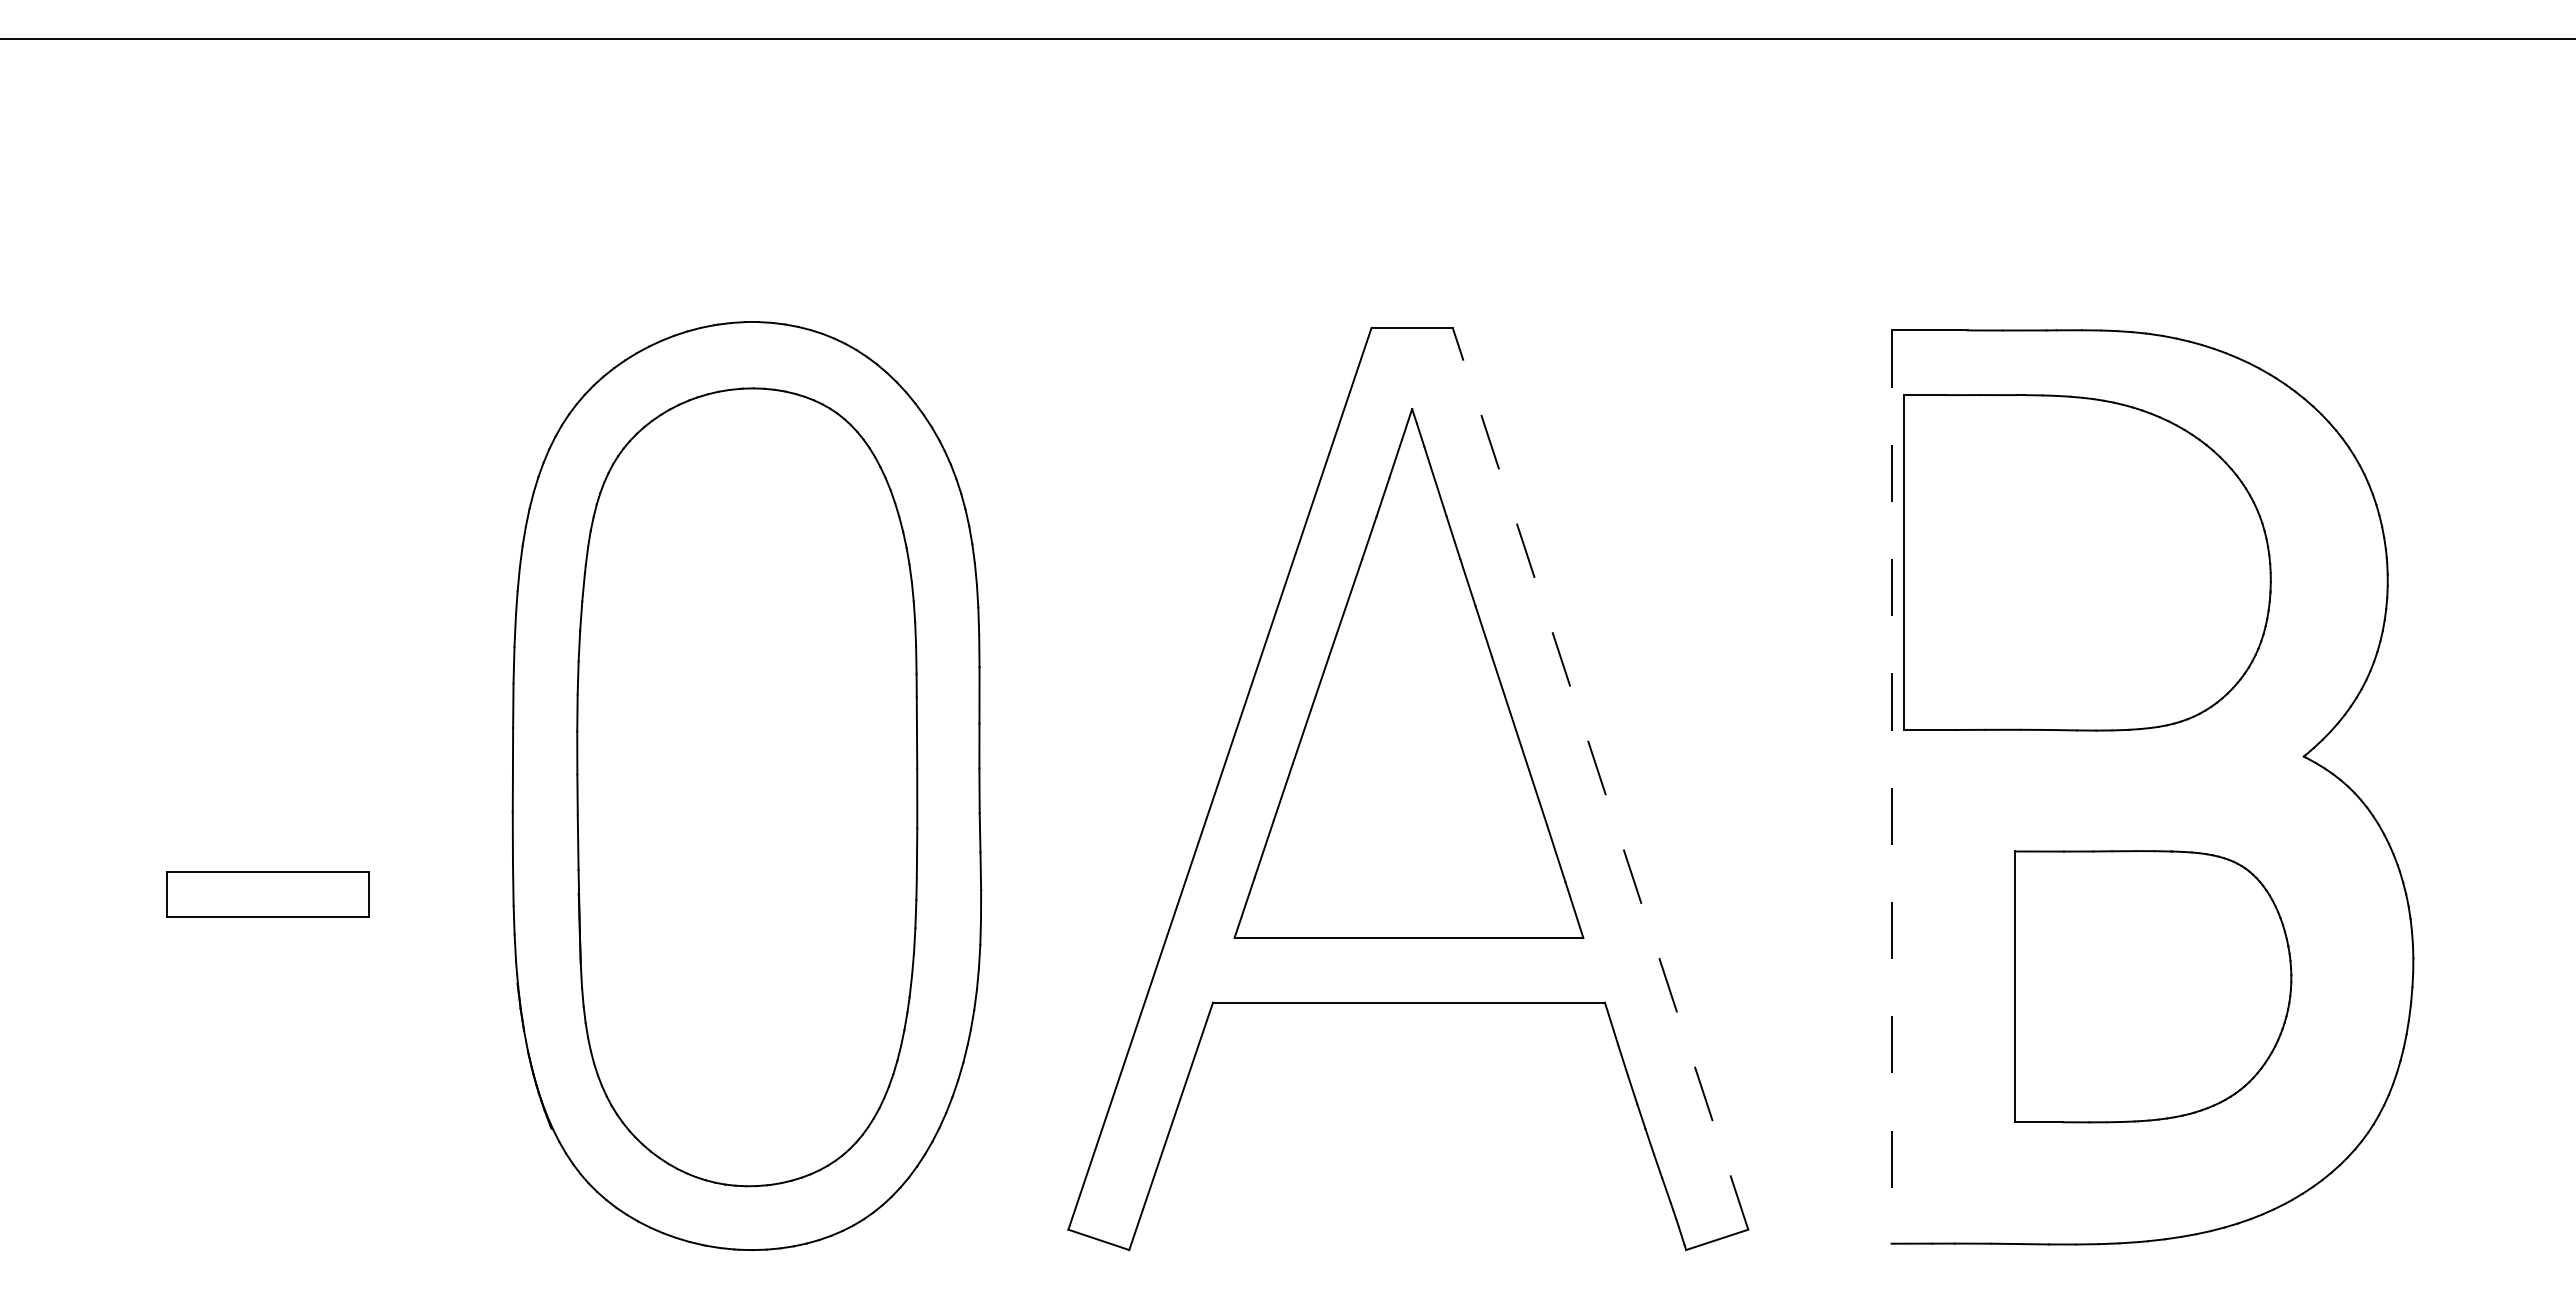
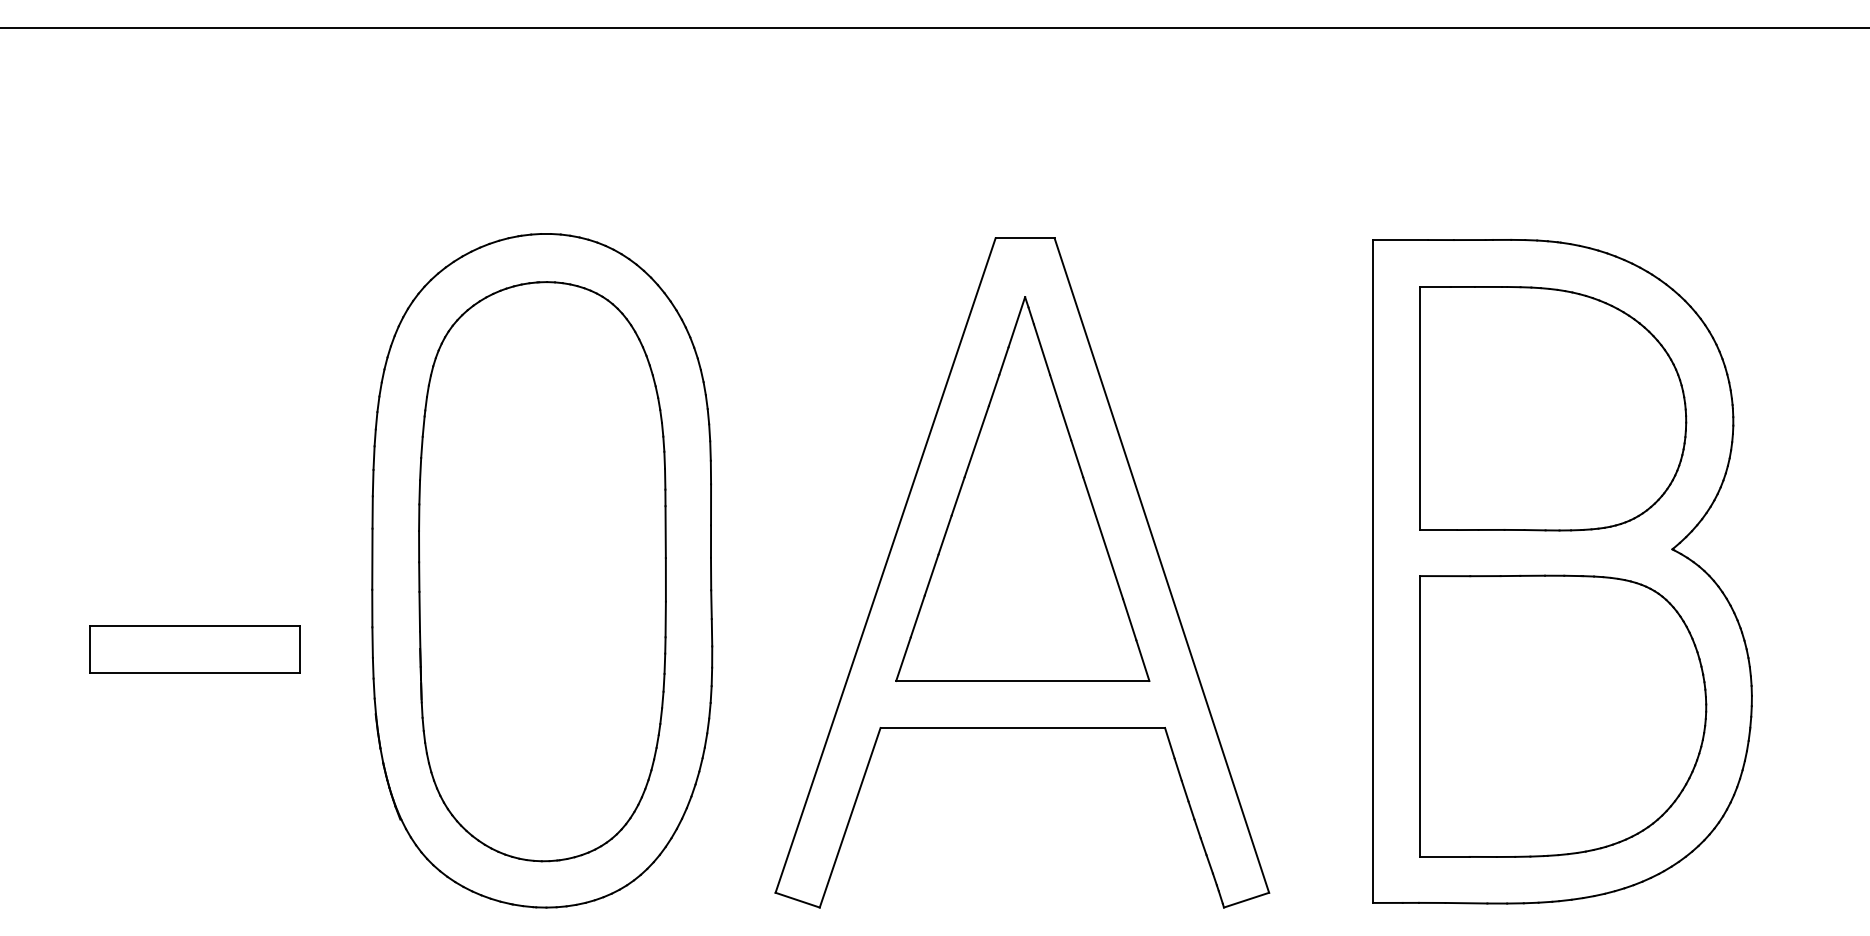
part: (2087, 562) -> (1553, 408), moved
line: (1600, 778) -> (1161, 565), dashed -> solid
line: (1891, 787) -> (1373, 571), dashed -> solid
part: (267, 894) -> (194, 649), size x1.43
part: (2153, 986) -> (1563, 716), size x1.43

